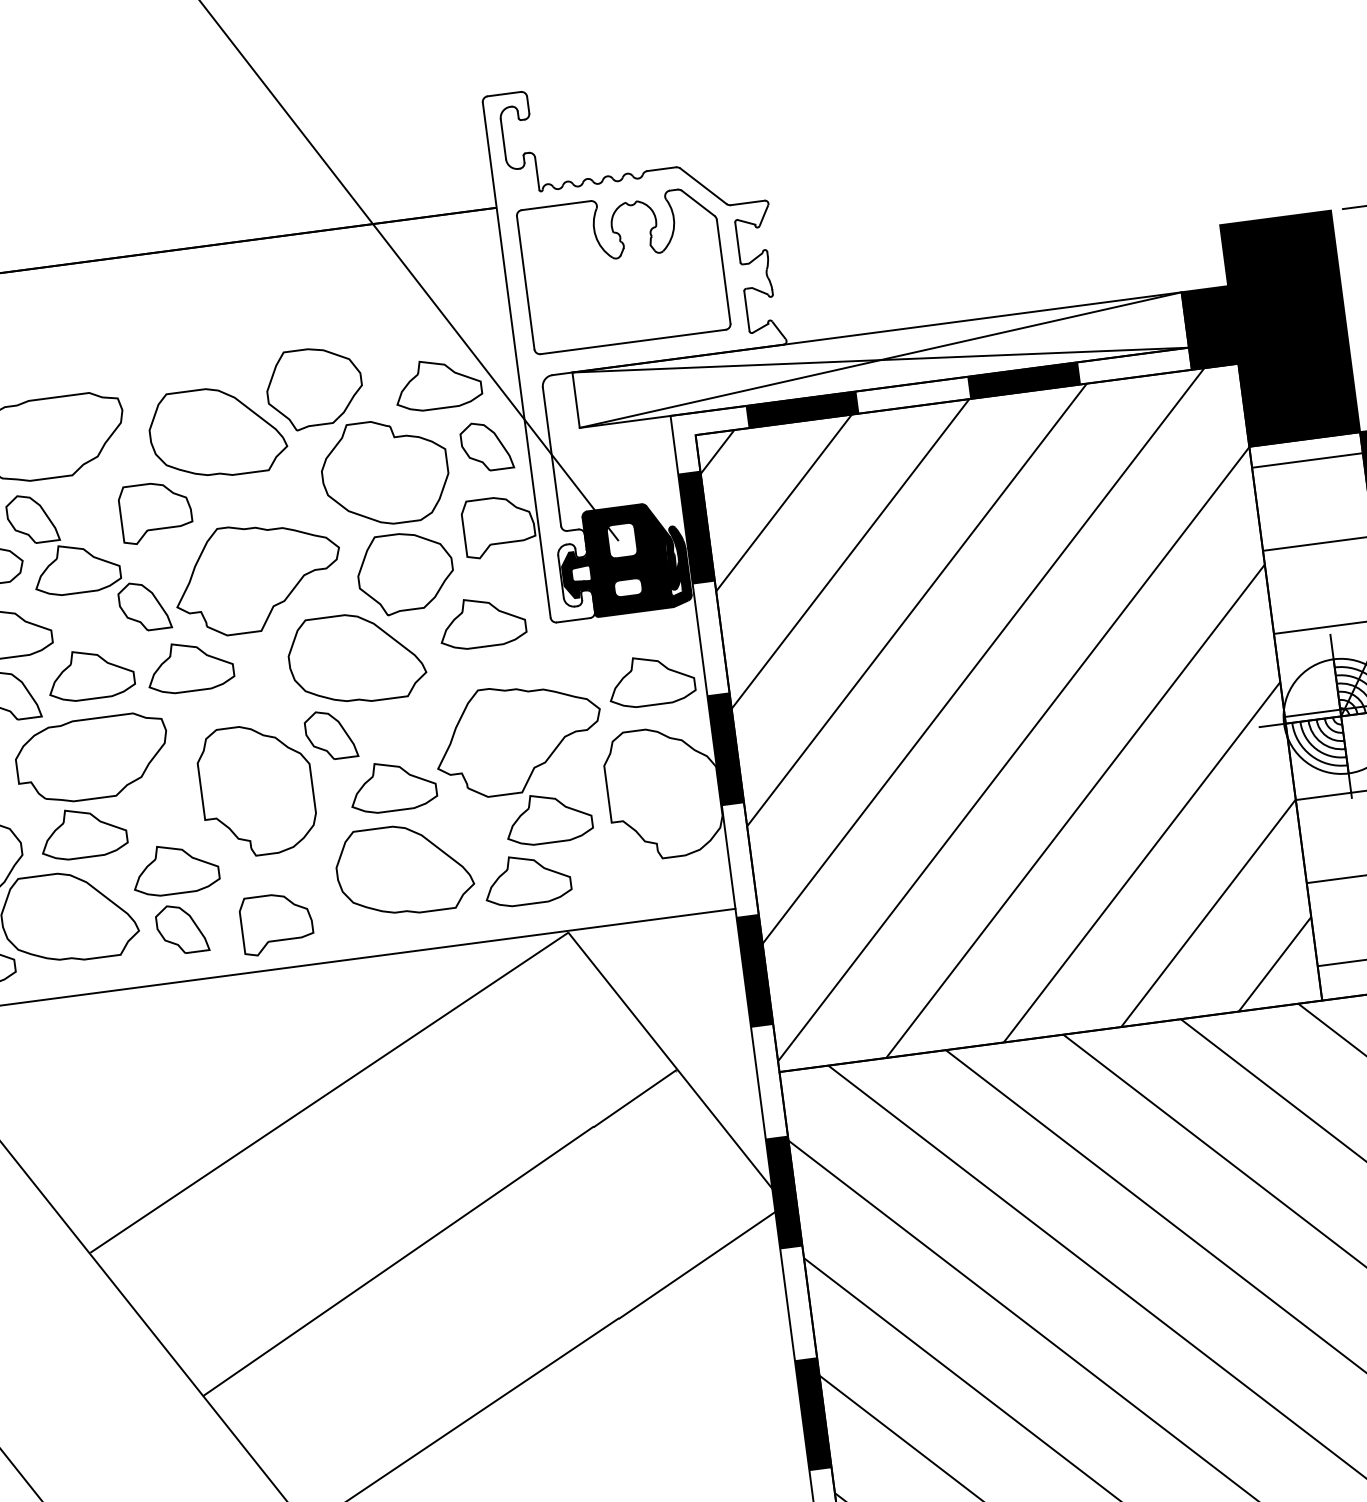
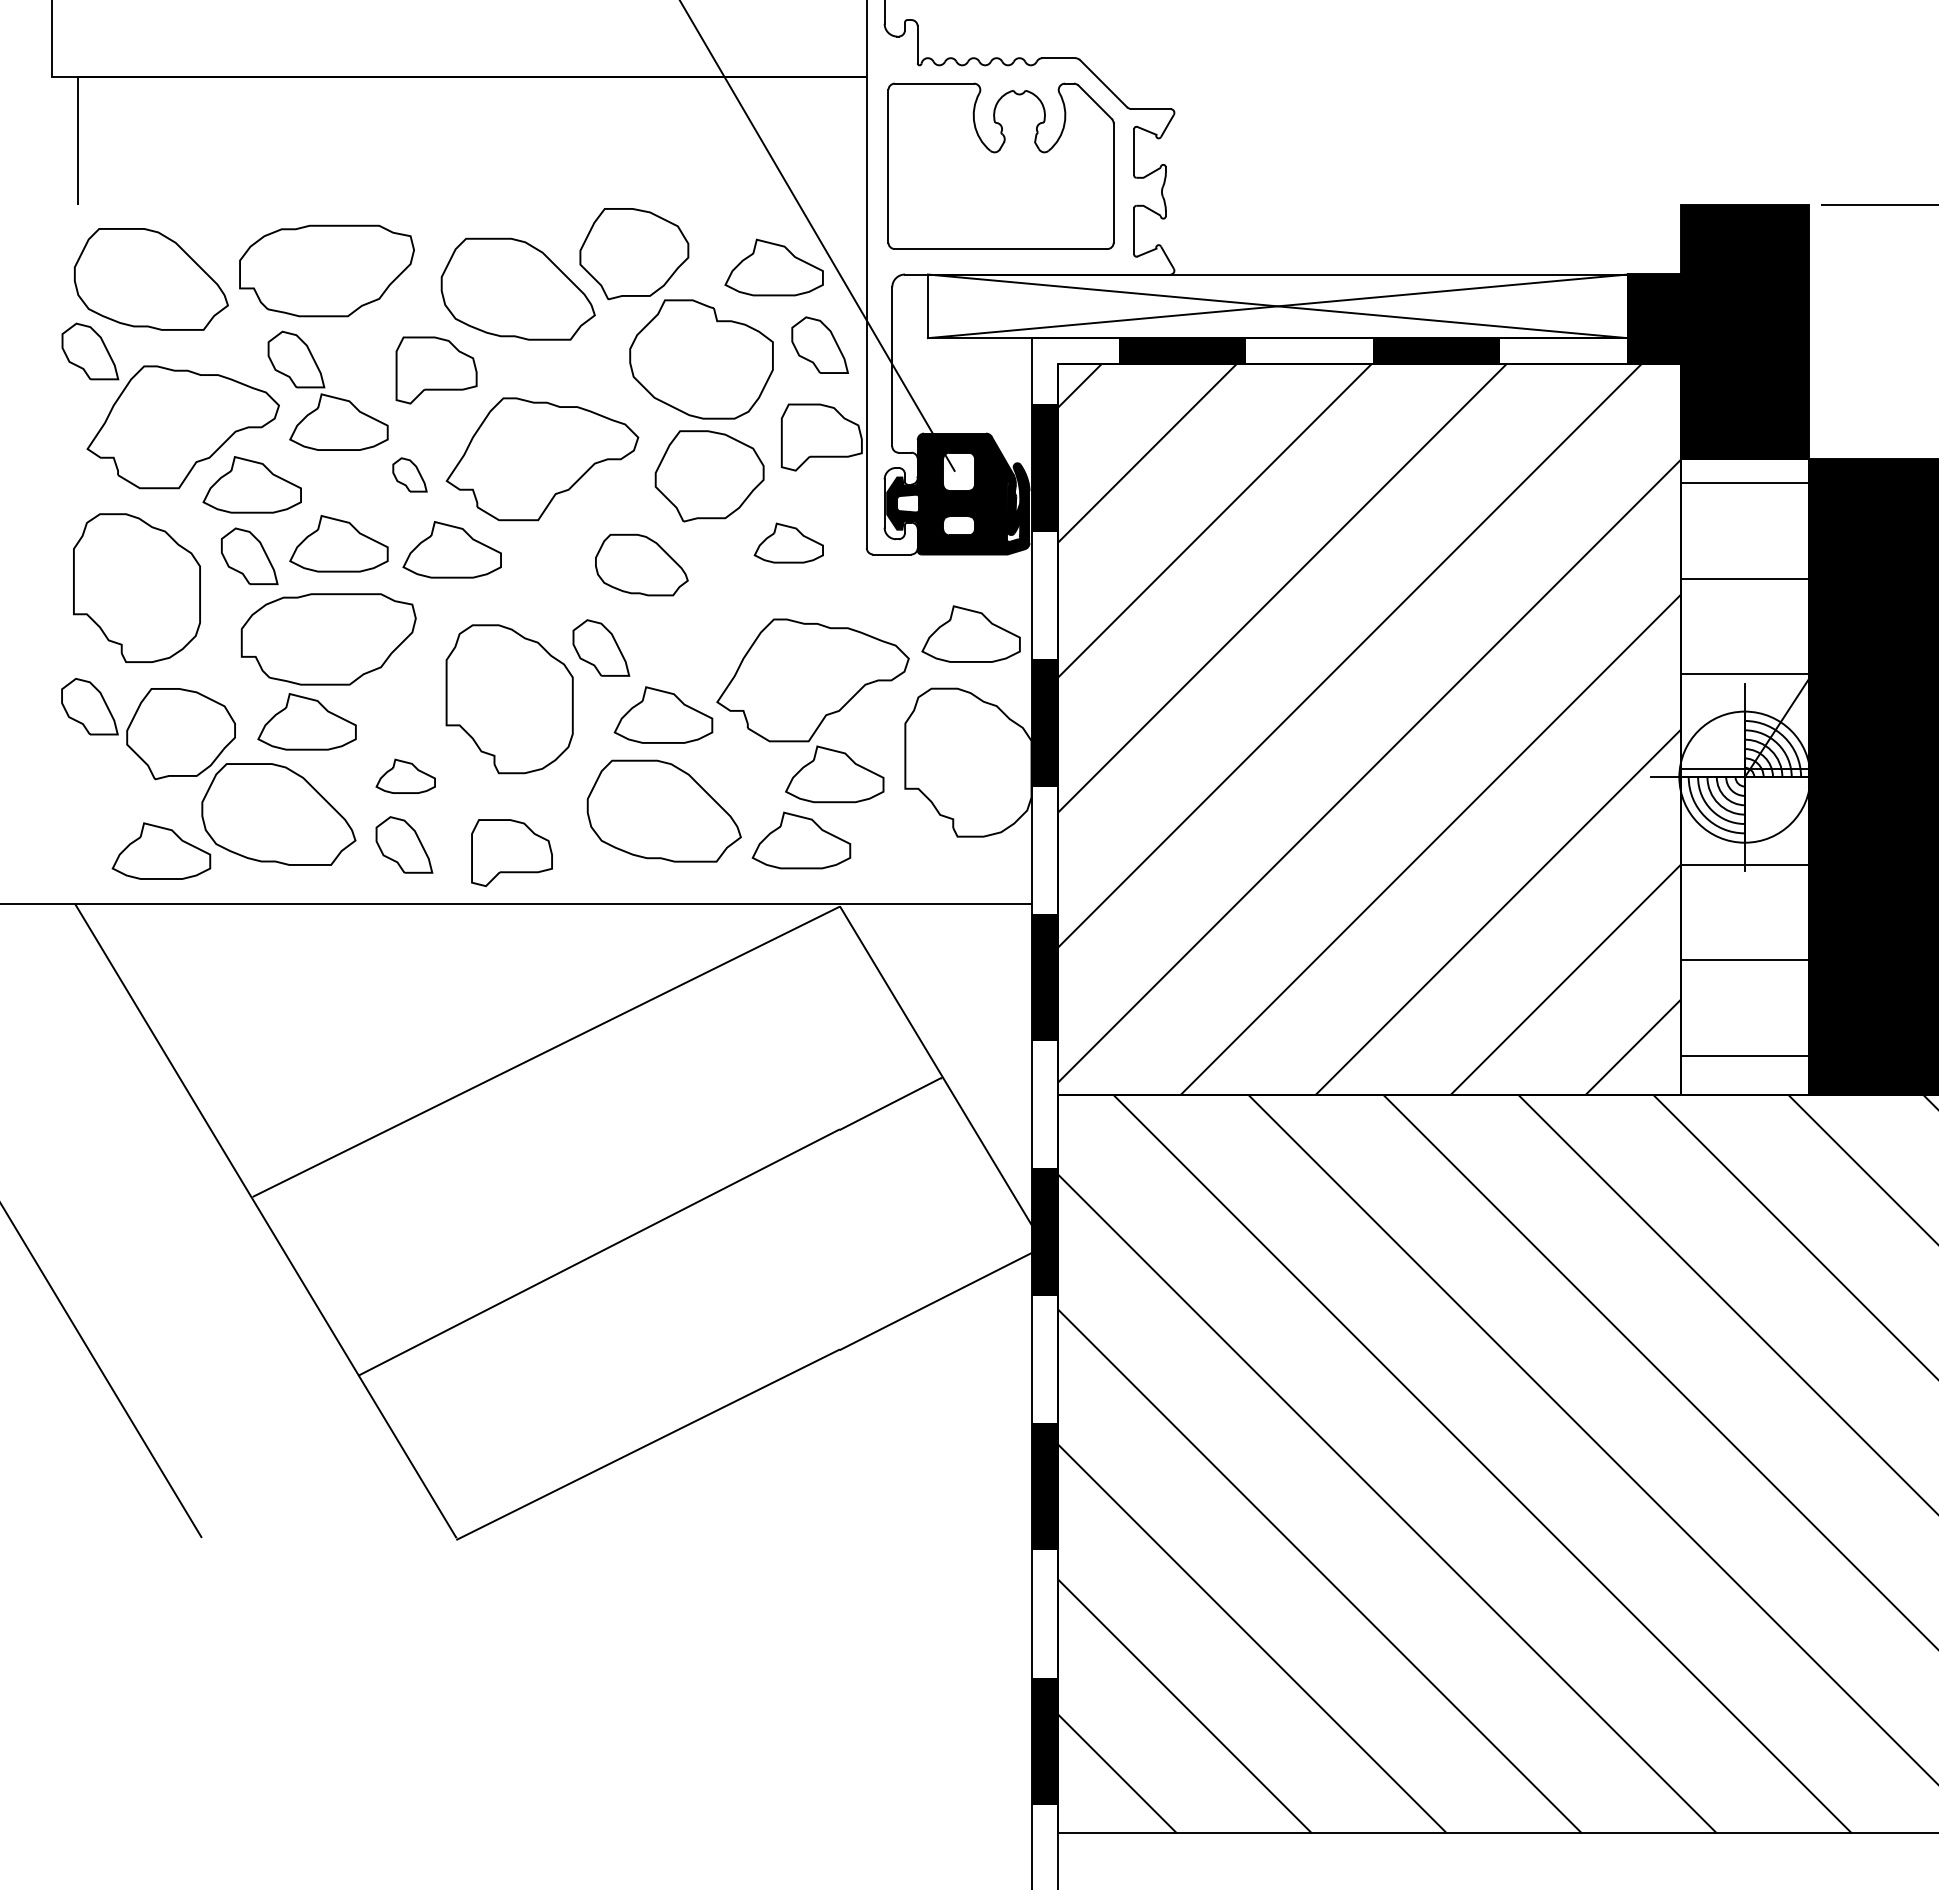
part: (144, 605) -> (409, 474), size x0.6
part: (481, 621) -> (788, 542), size x0.7
part: (356, 657) -> (641, 564), size x0.6
part: (175, 869) -> (405, 776), size x0.6

